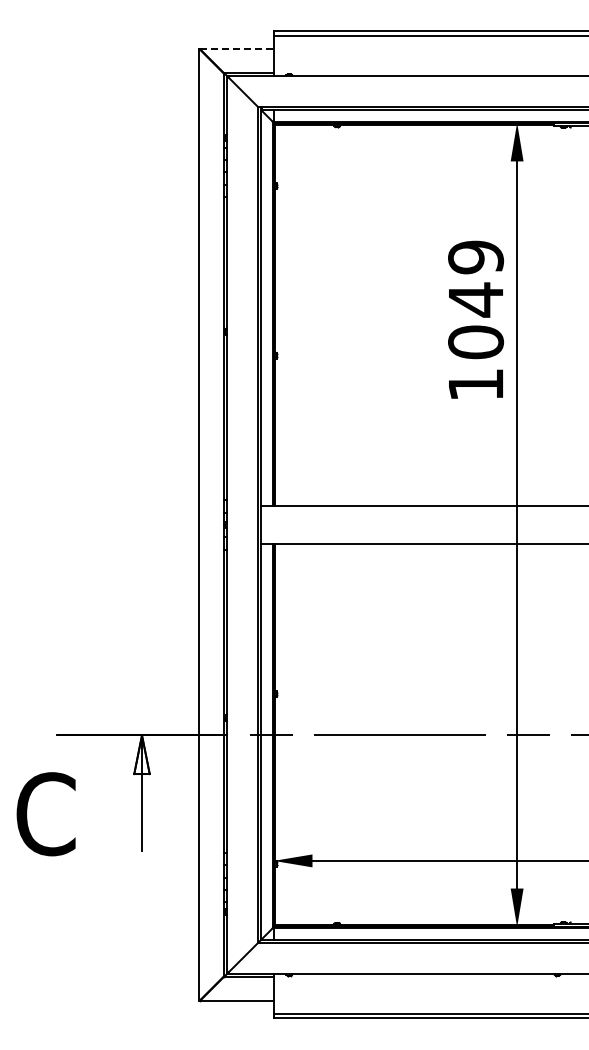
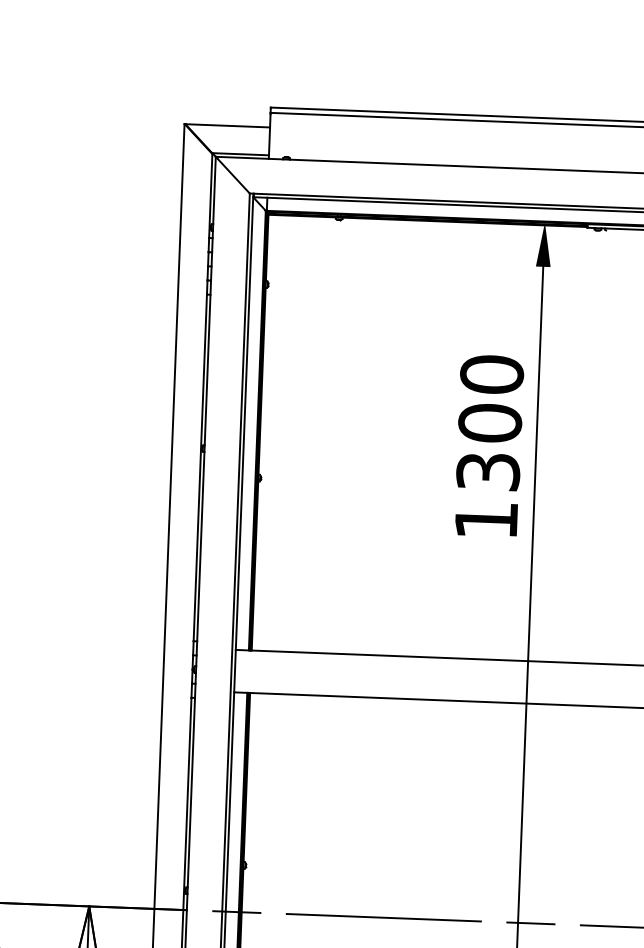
line: (236, 48) -> (227, 125), dashed -> solid
text: (476, 299) -> (490, 422), 1049 -> 1300

